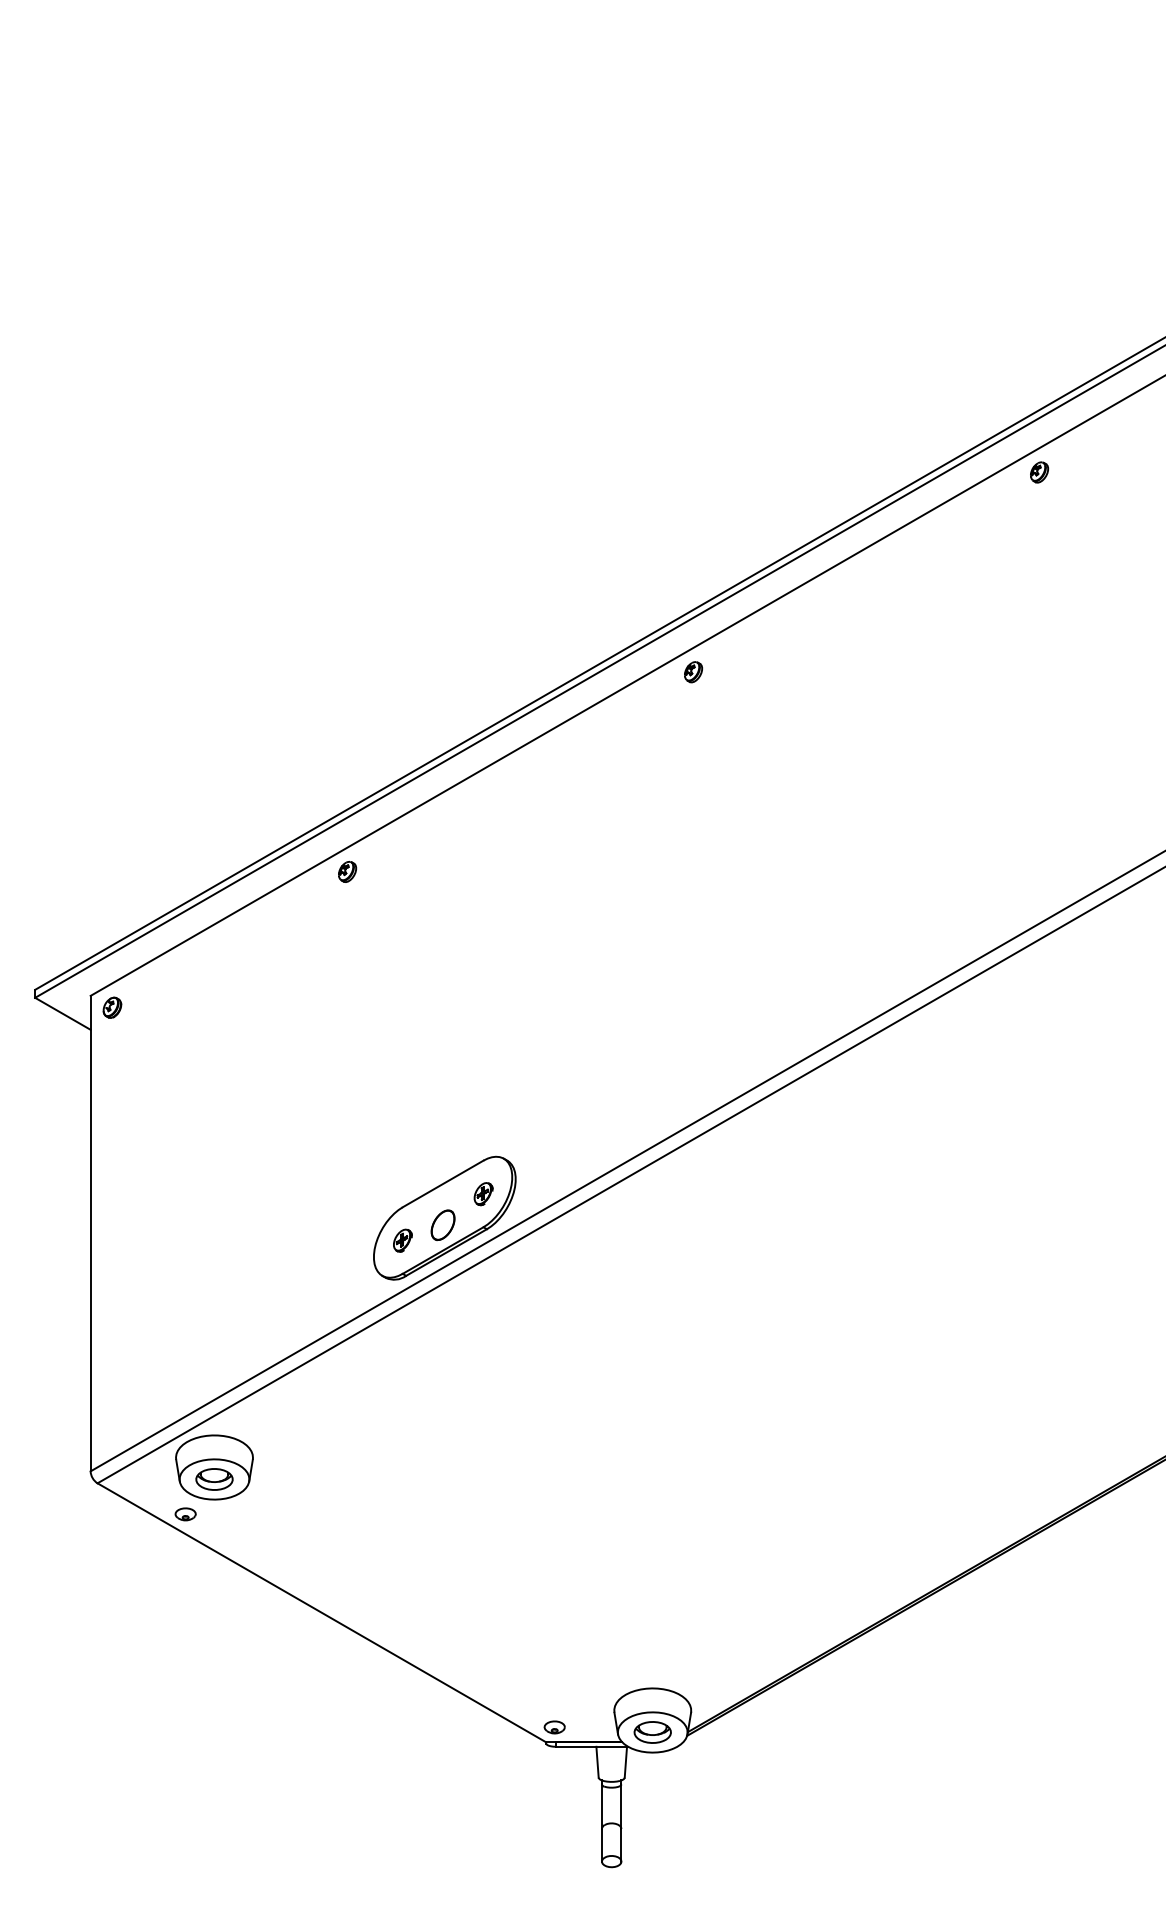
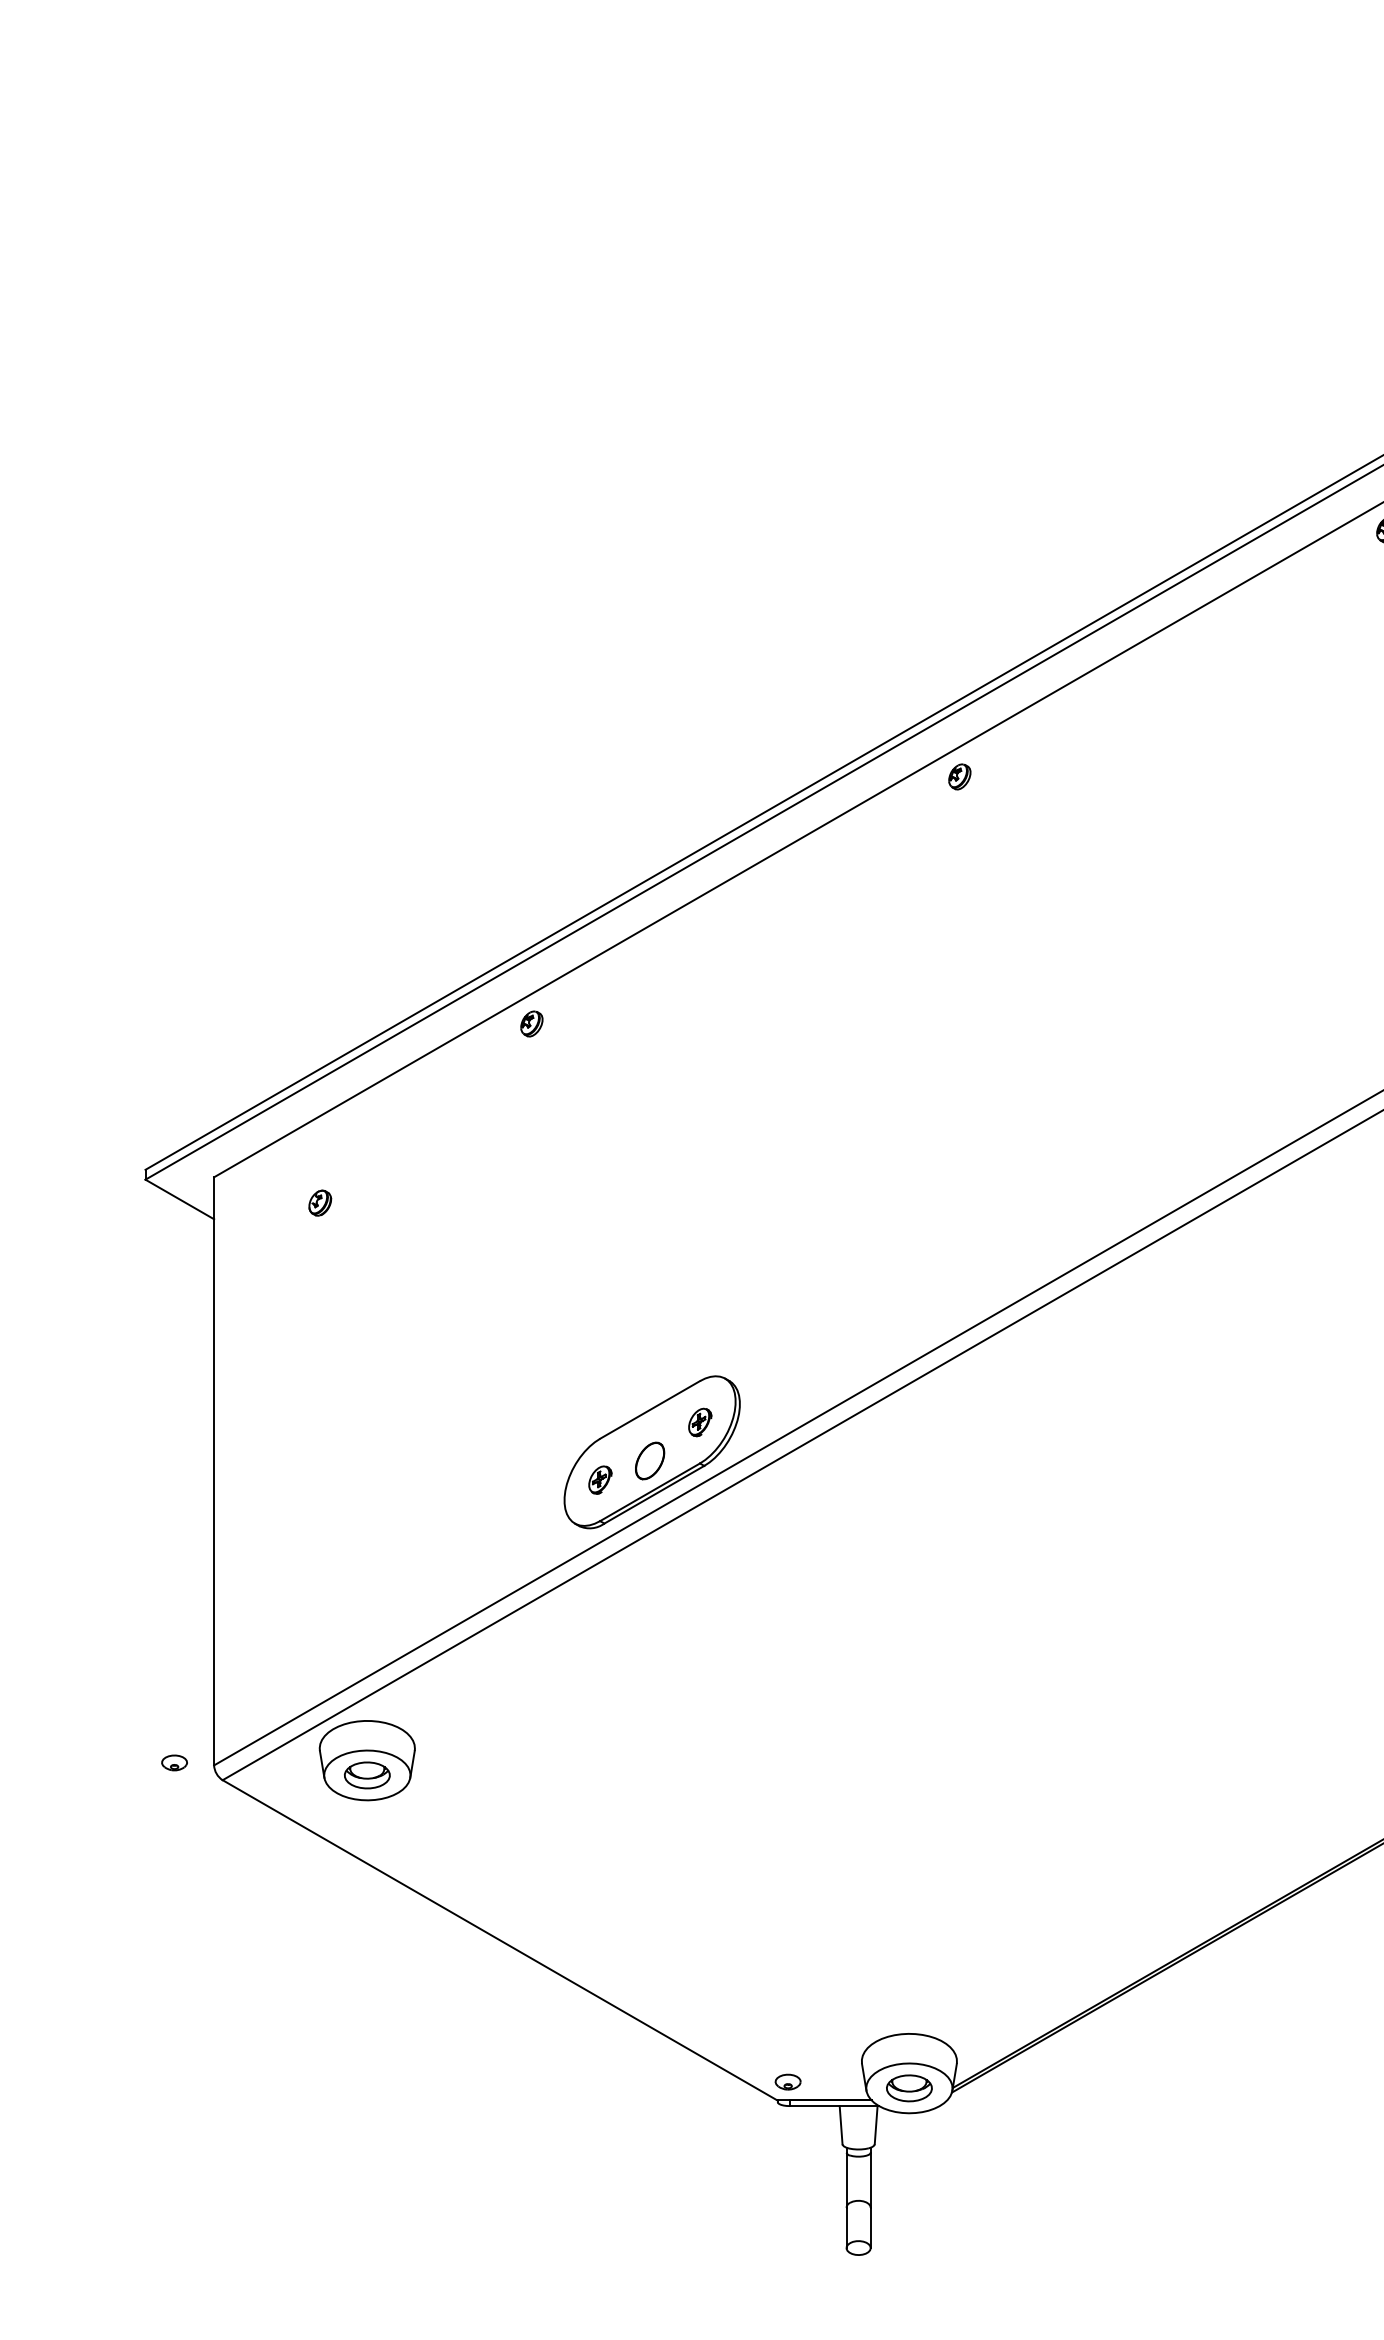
part: (112, 1007) -> (320, 1202), moved
part: (185, 1514) -> (174, 1763), moved

